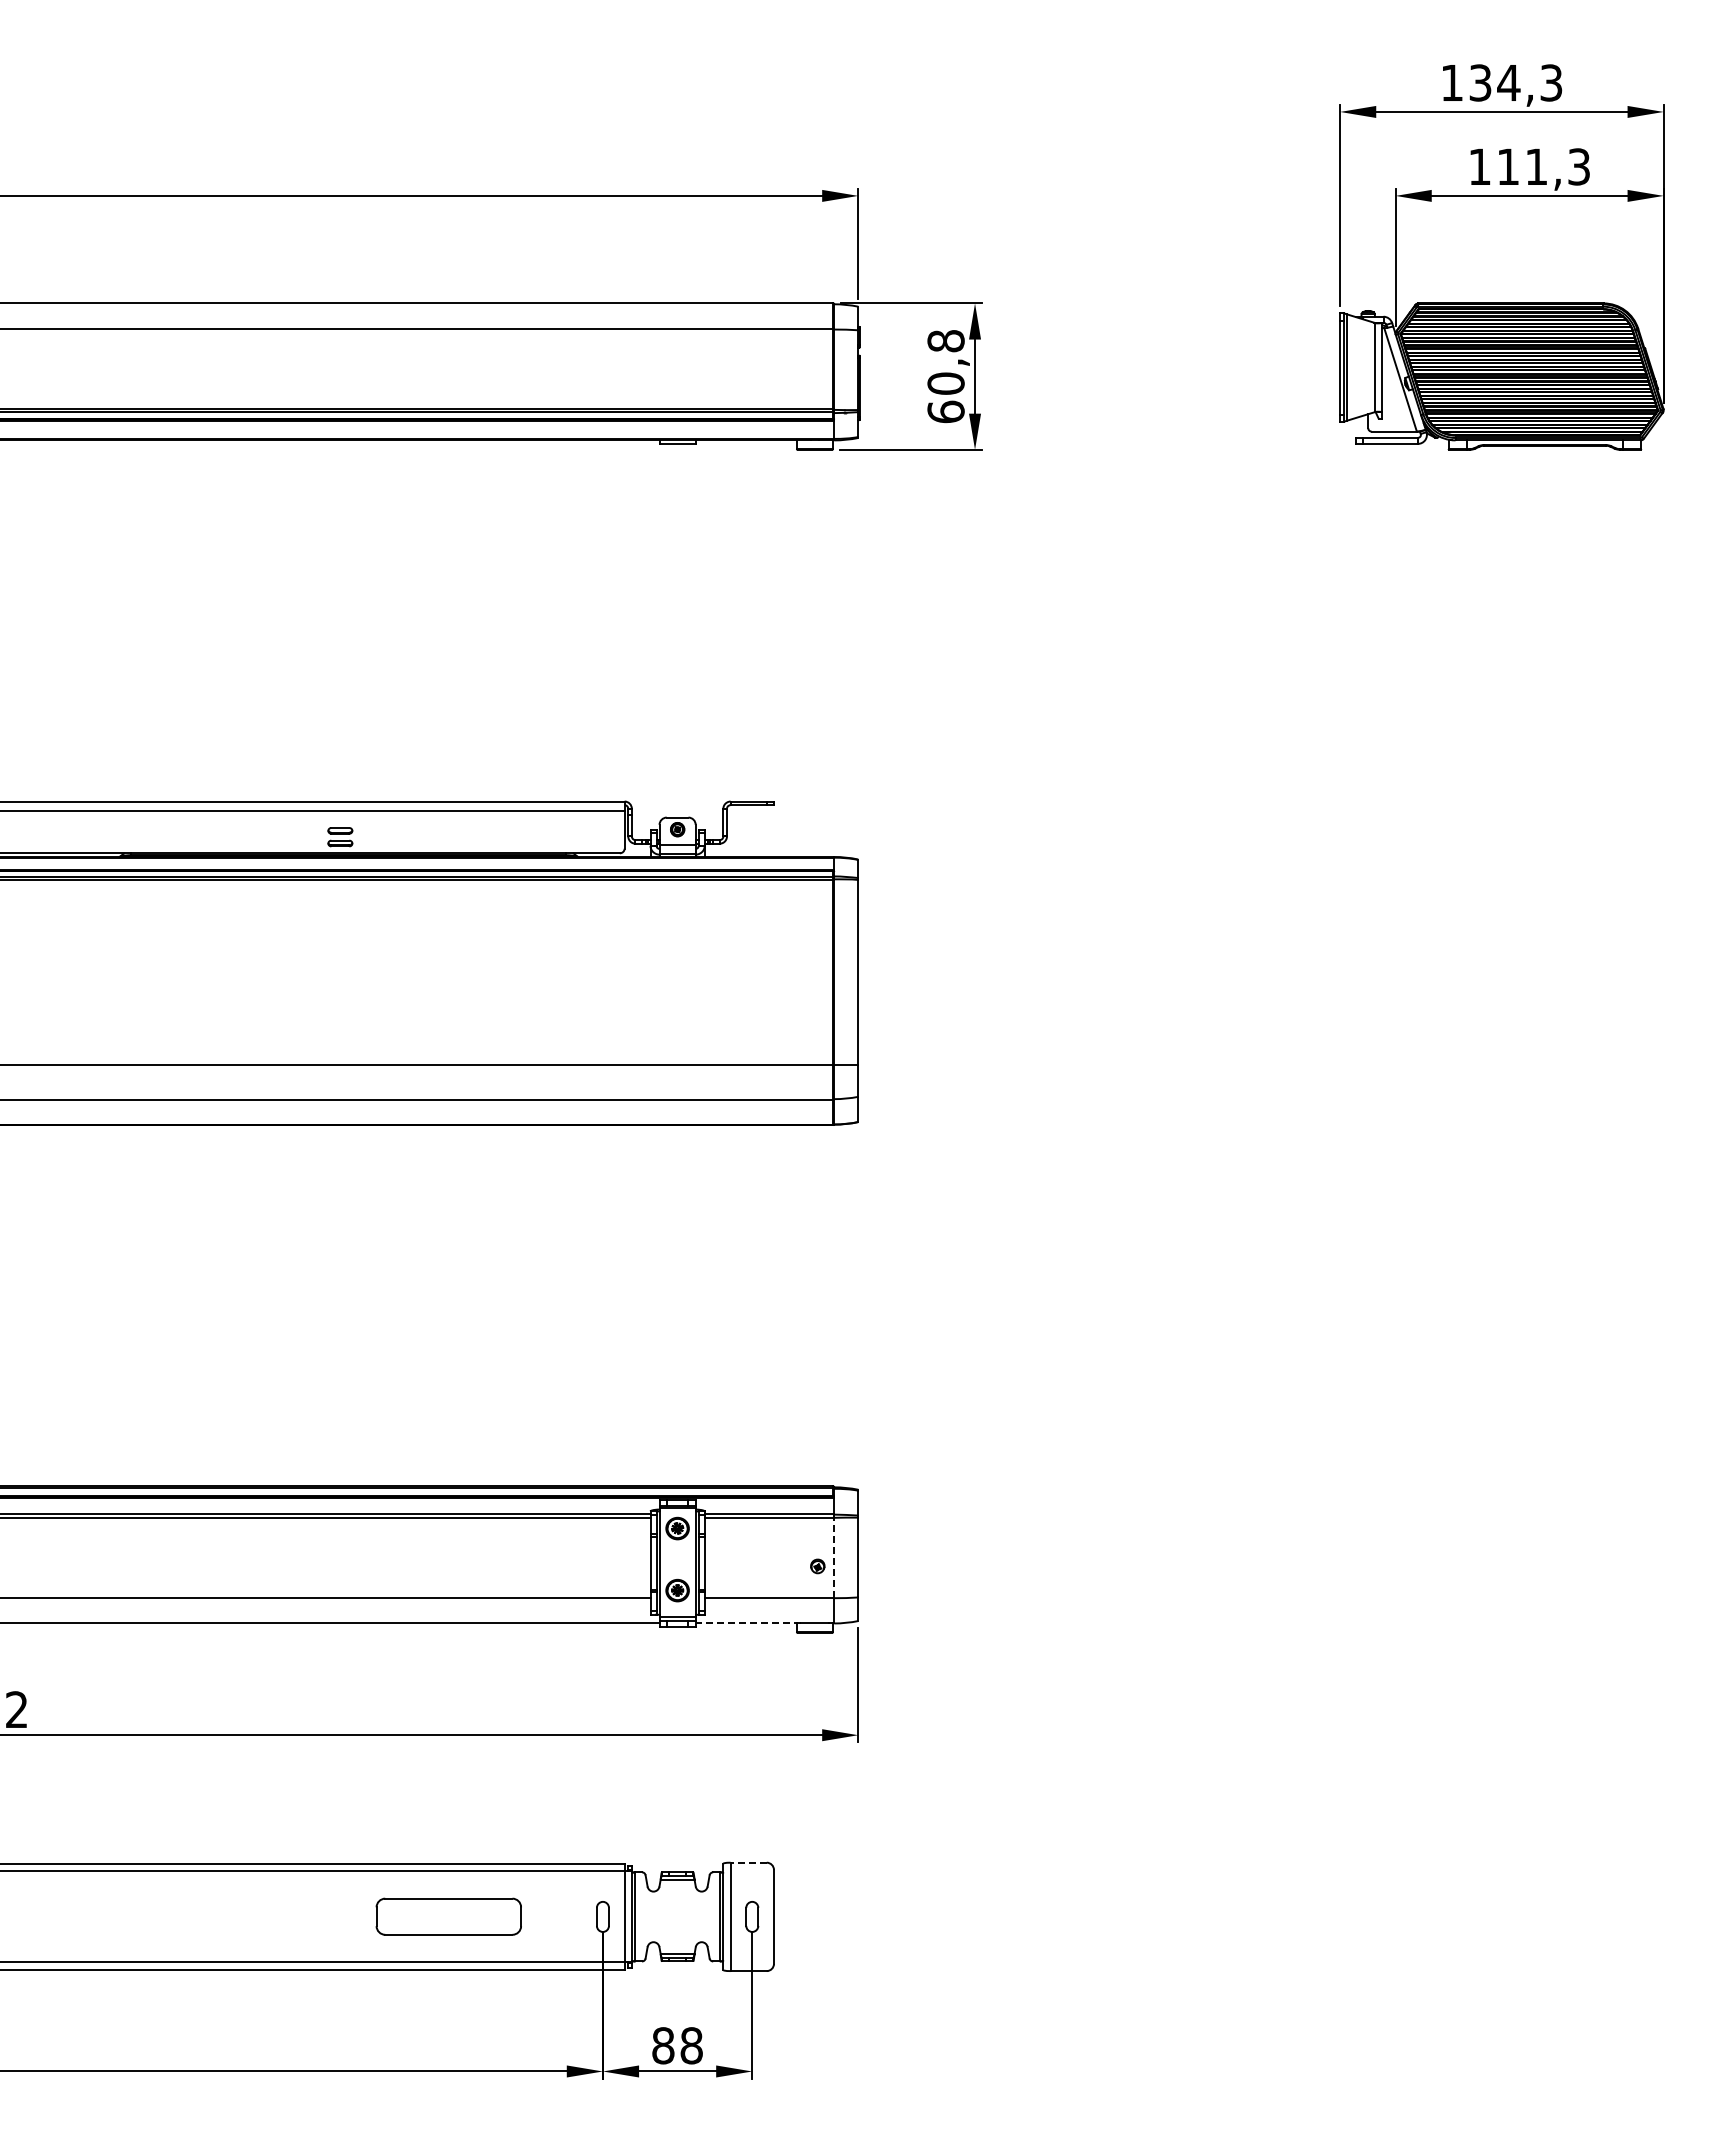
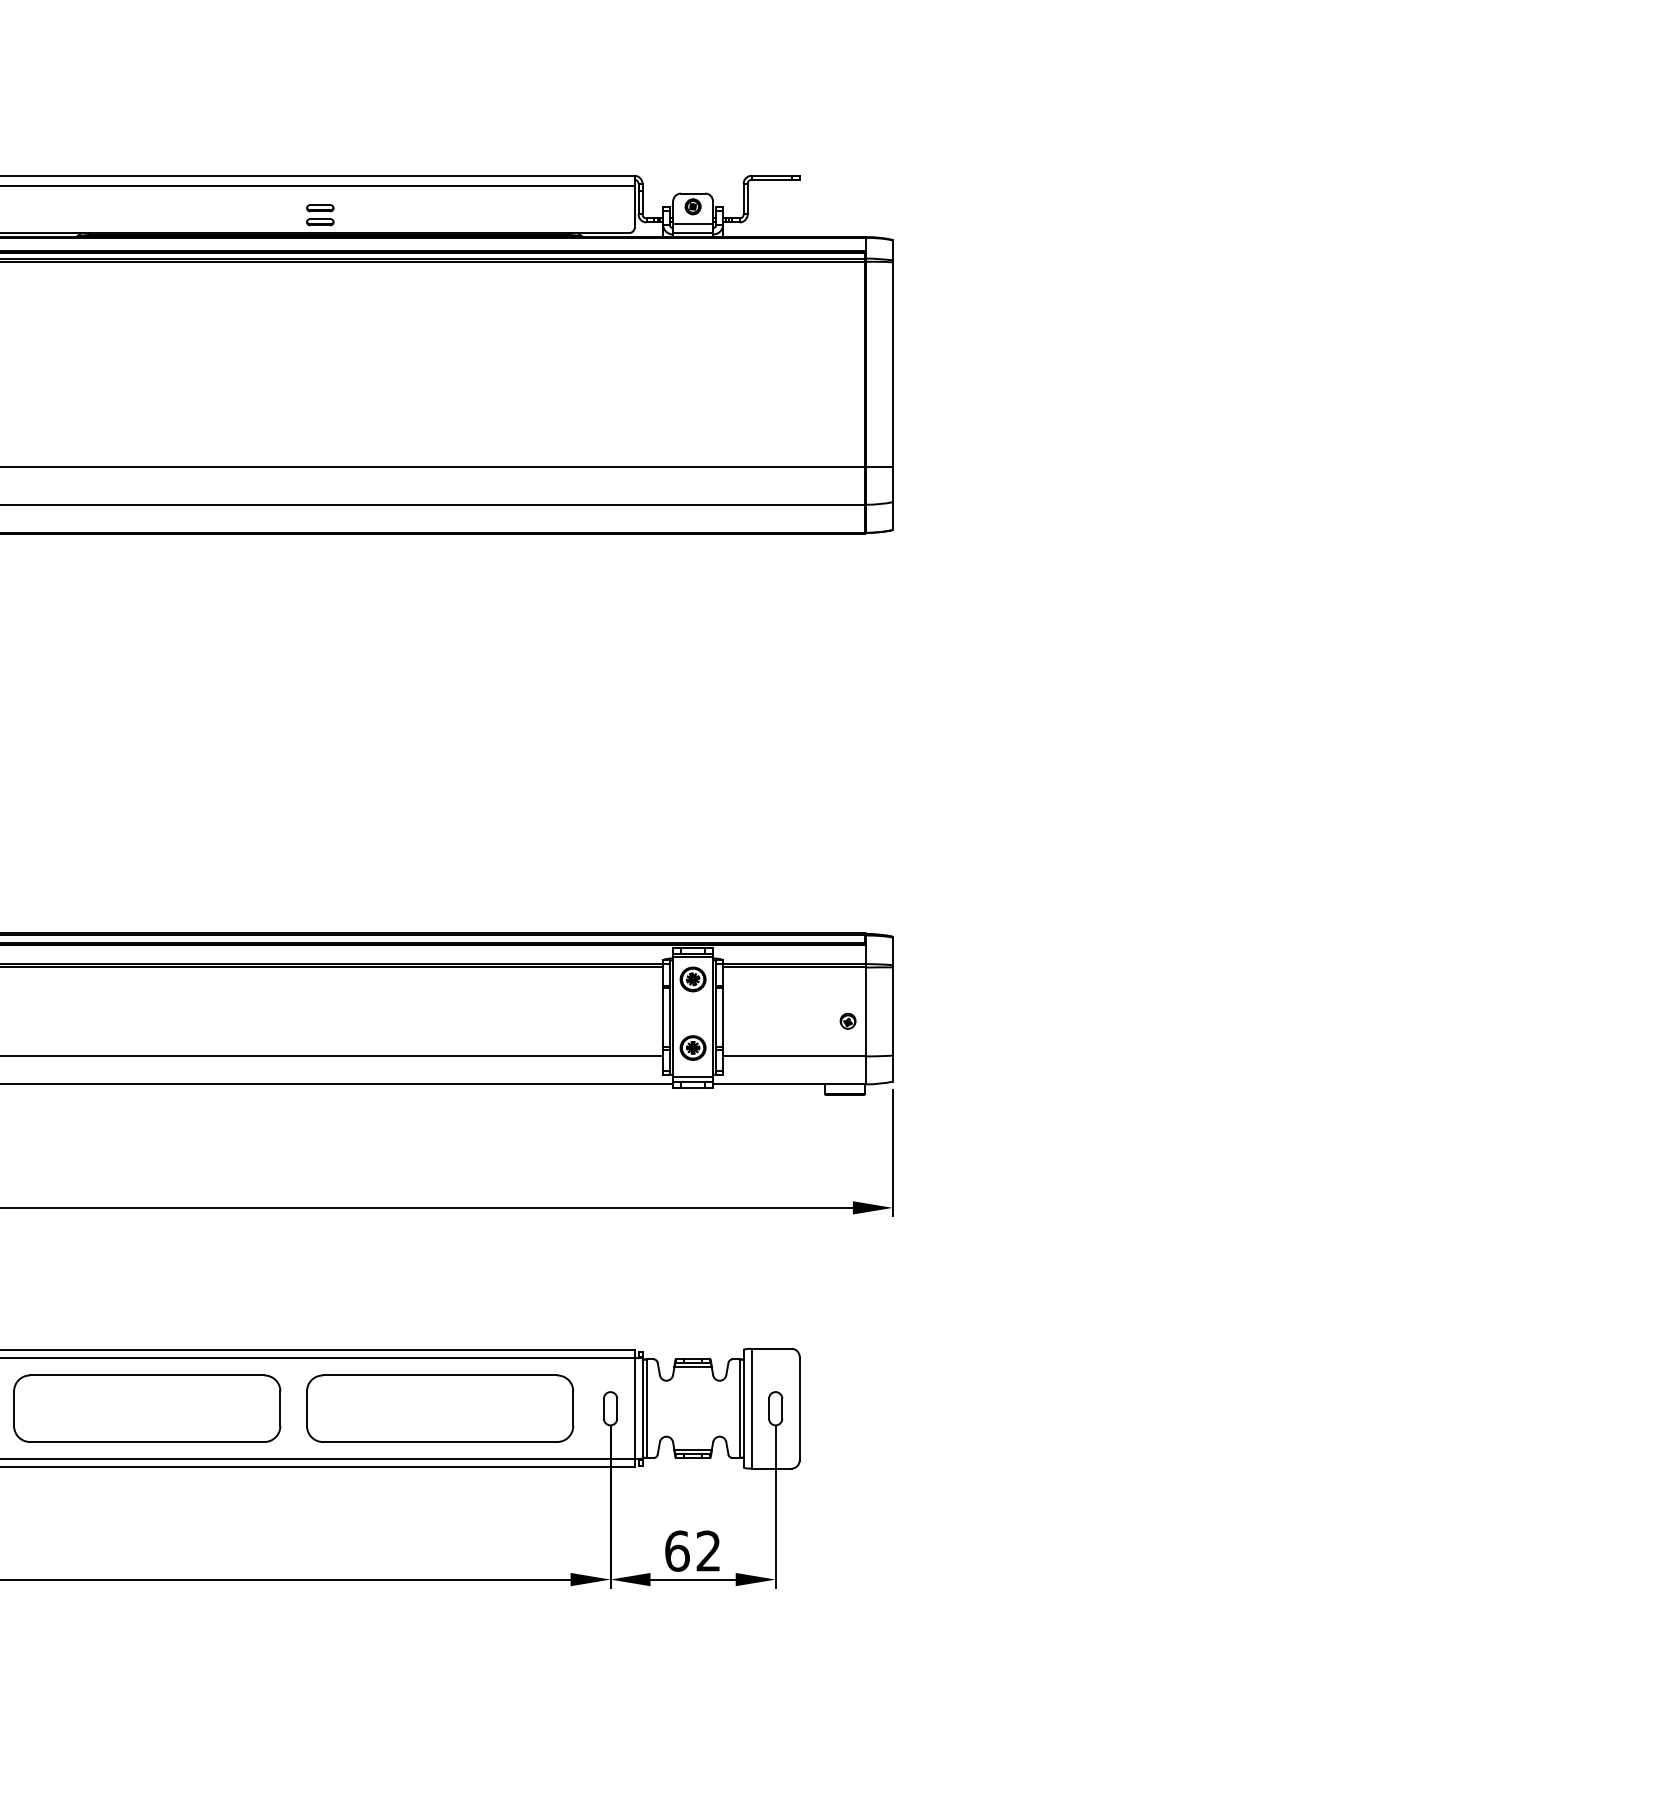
line: (834, 1557) -> (866, 1011), dashed -> solid
line: (747, 1623) -> (770, 1084), dashed -> solid
line: (748, 1862) -> (771, 1348), dashed -> solid
part: (183, 1916) -> (146, 1408), added
part: (448, 1916) -> (439, 1408), size x1.67
text: (677, 2045) -> (692, 1550), 88 -> 62

